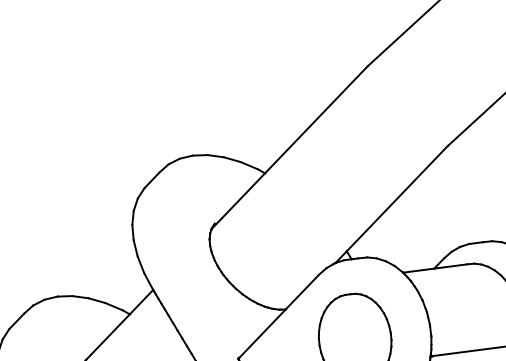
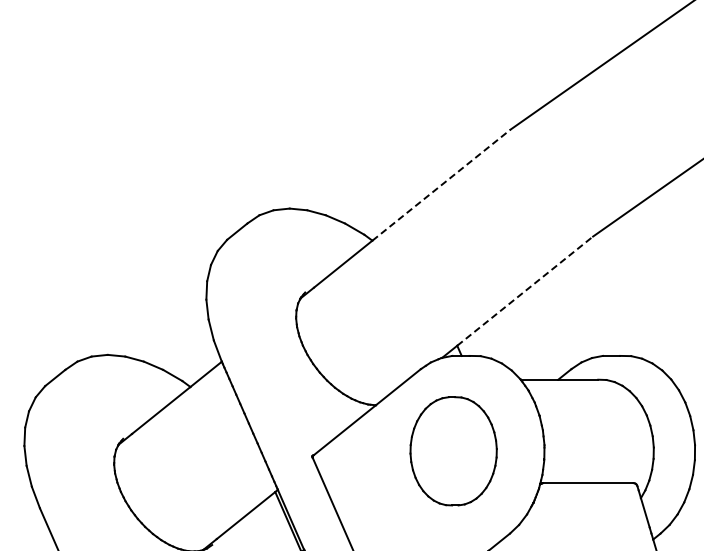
line: (316, 120) -> (441, 185), solid -> dashed
line: (397, 198) -> (525, 290), solid -> dashed

